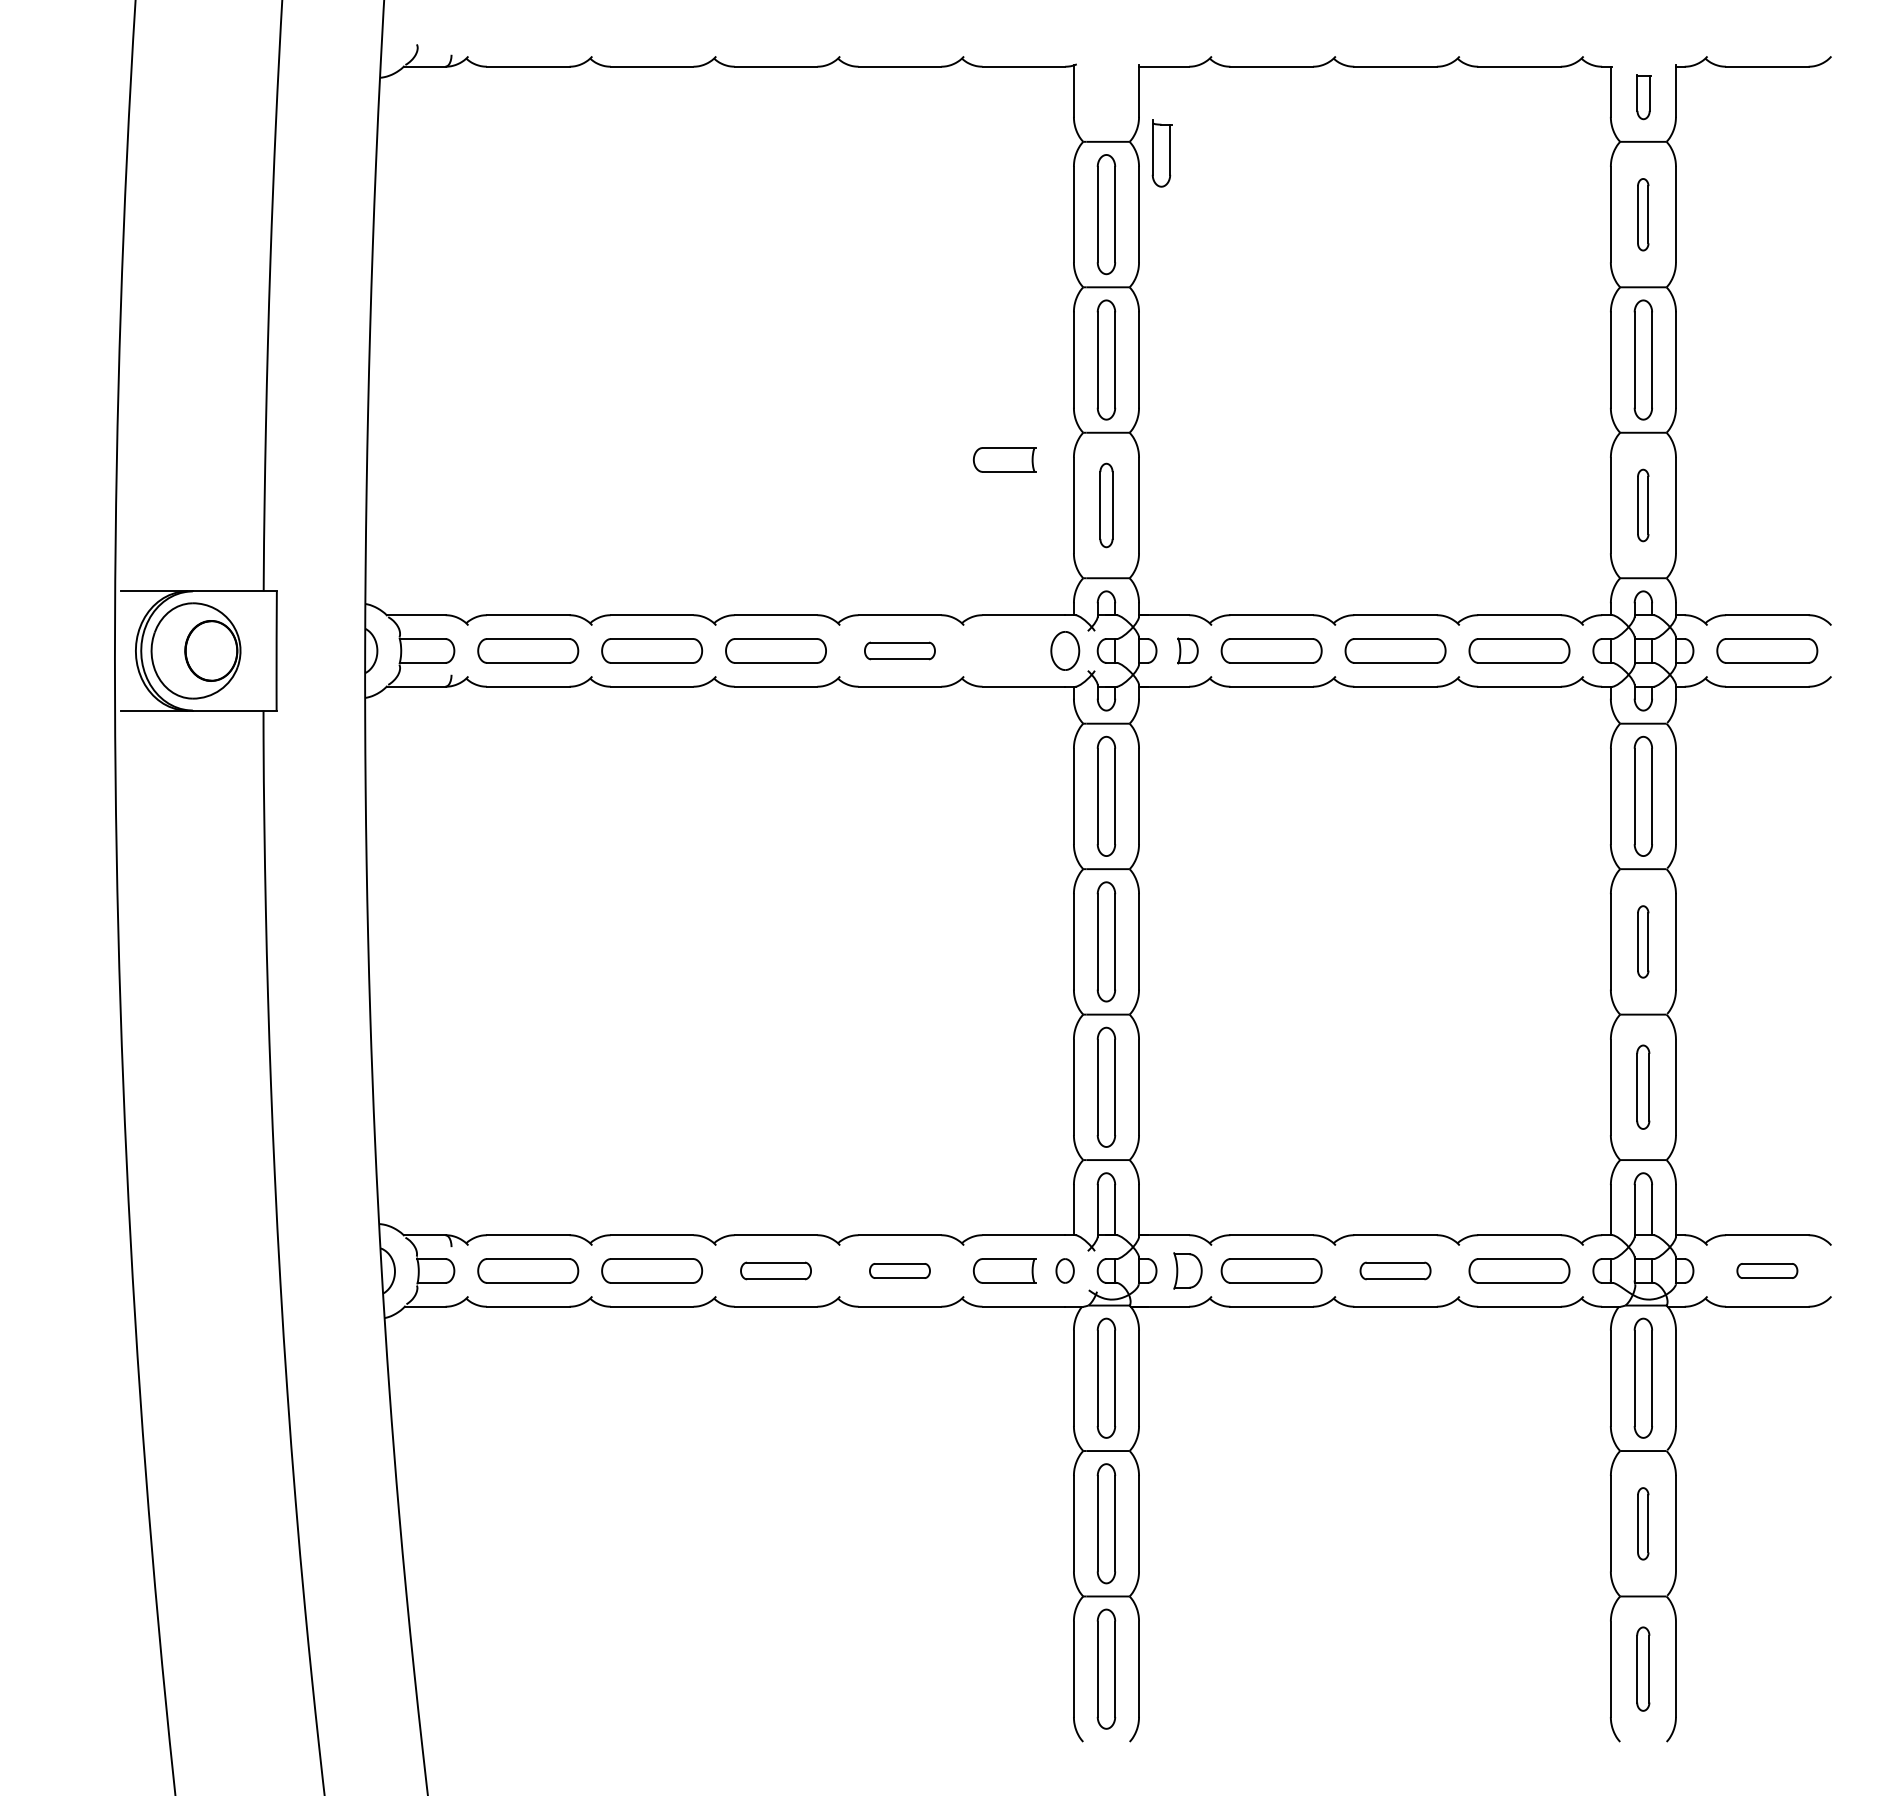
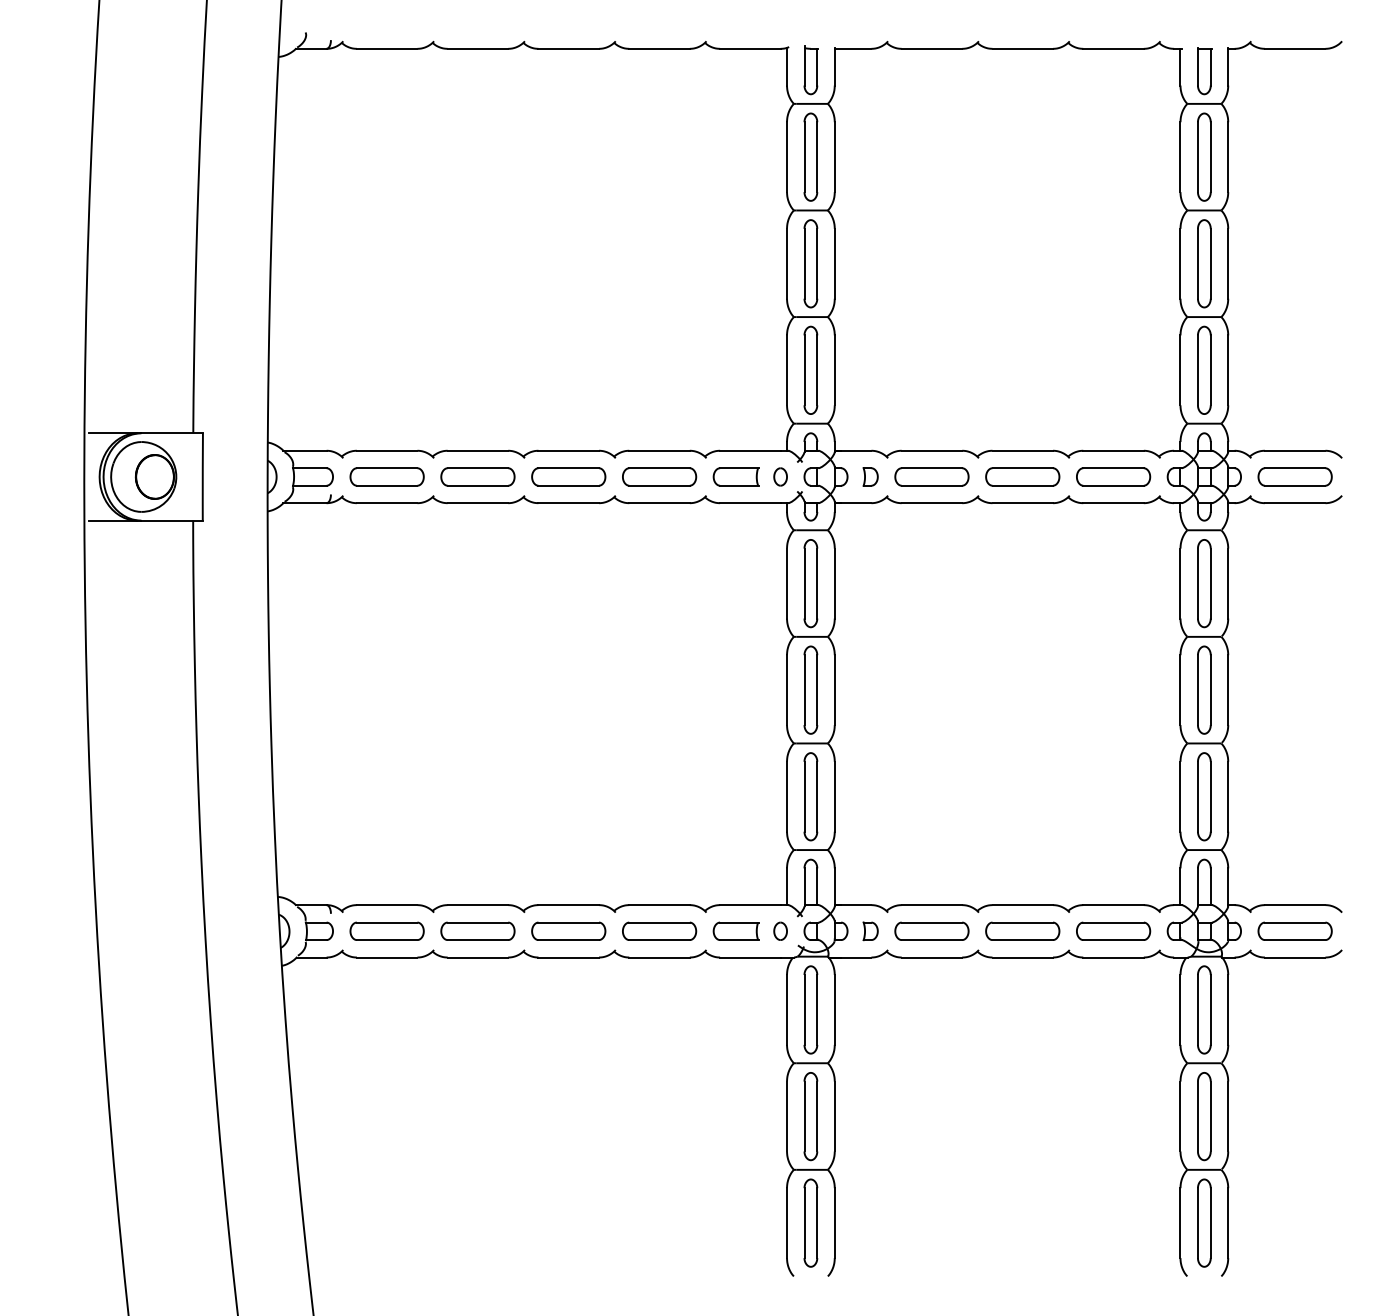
part: (1643, 96) -> (1204, 70), size x1.43
part: (1161, 153) -> (810, 69), moved
part: (1642, 214) -> (1203, 157), size x1.67
part: (1004, 459) -> (736, 476), moved
part: (1106, 505) -> (810, 370), size x1.43
part: (1642, 505) -> (1203, 370), size x1.67
part: (899, 650) -> (659, 476), size x1.43
part: (1064, 650) -> (780, 476), size x0.62
part: (1642, 941) -> (1203, 689), size x1.67
part: (1642, 1086) -> (1203, 796), size x1.43
part: (775, 1270) -> (568, 930), size x1.43
part: (899, 1270) -> (659, 930), size x1.67
part: (1187, 1270) -> (870, 930), size x0.71
part: (1395, 1270) -> (1022, 930), size x1.43
part: (1767, 1270) -> (1295, 930), size x1.67
part: (1642, 1523) -> (1203, 1116), size x1.67
part: (1642, 1668) -> (1203, 1222), size x1.43

